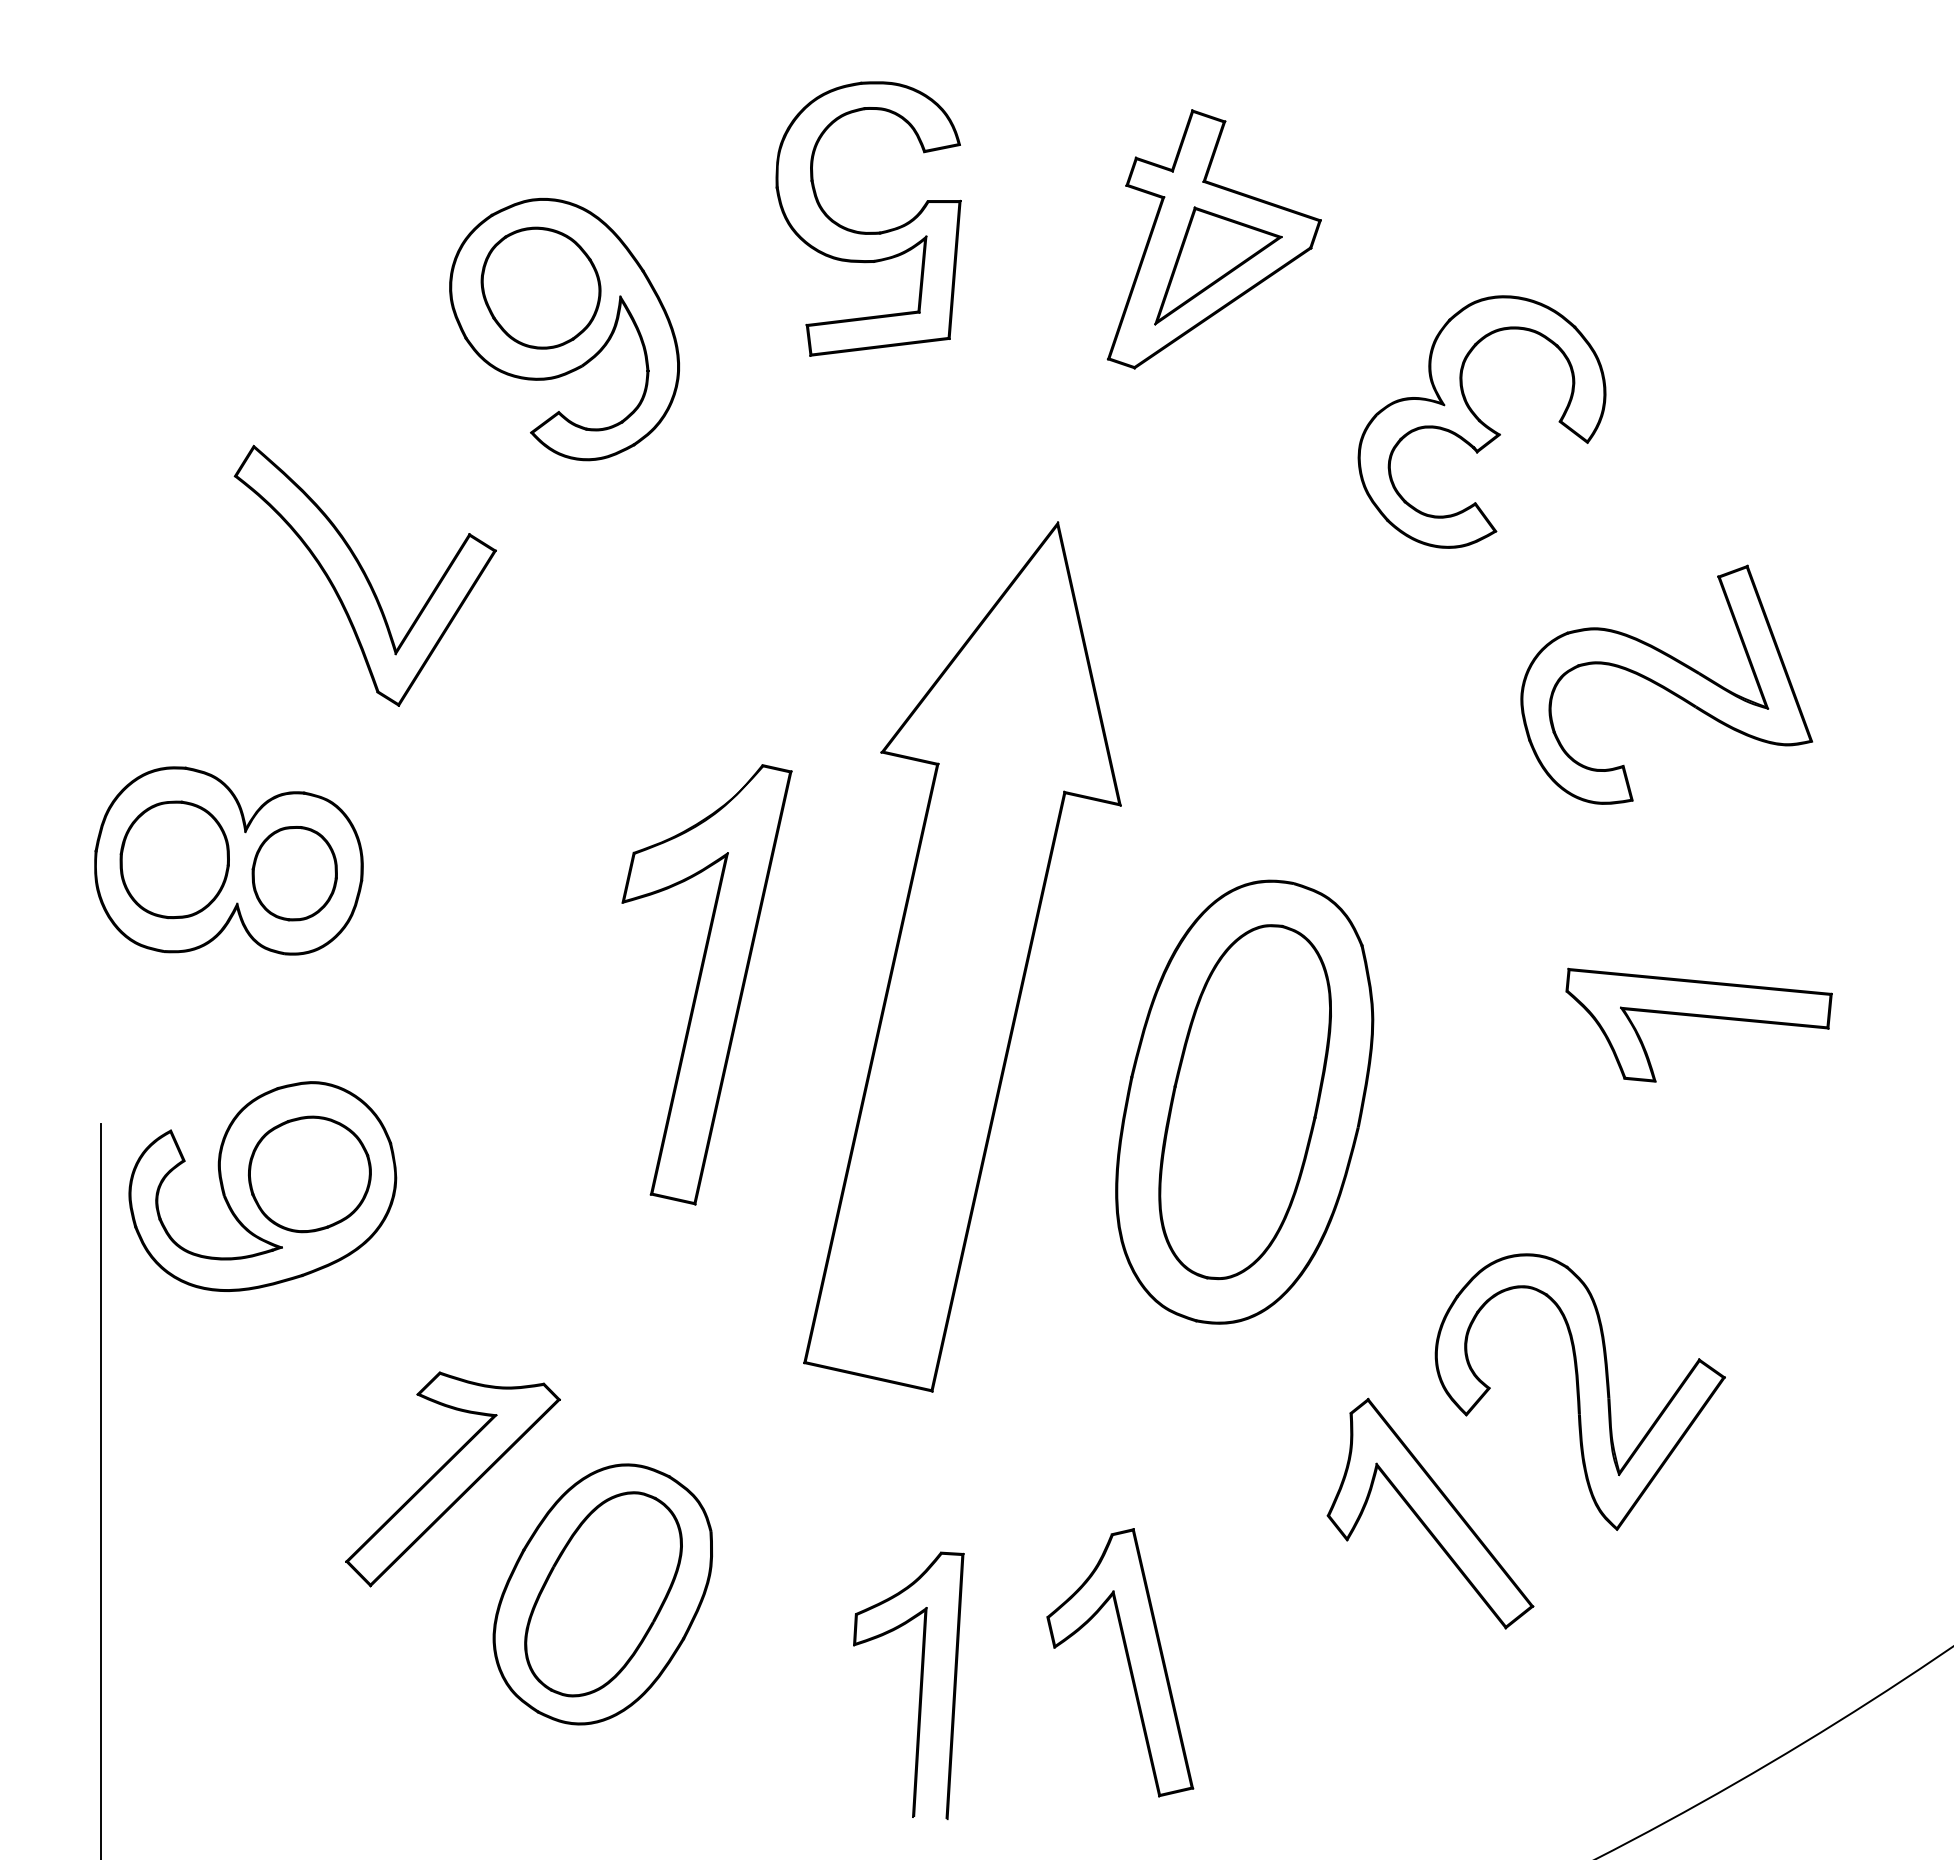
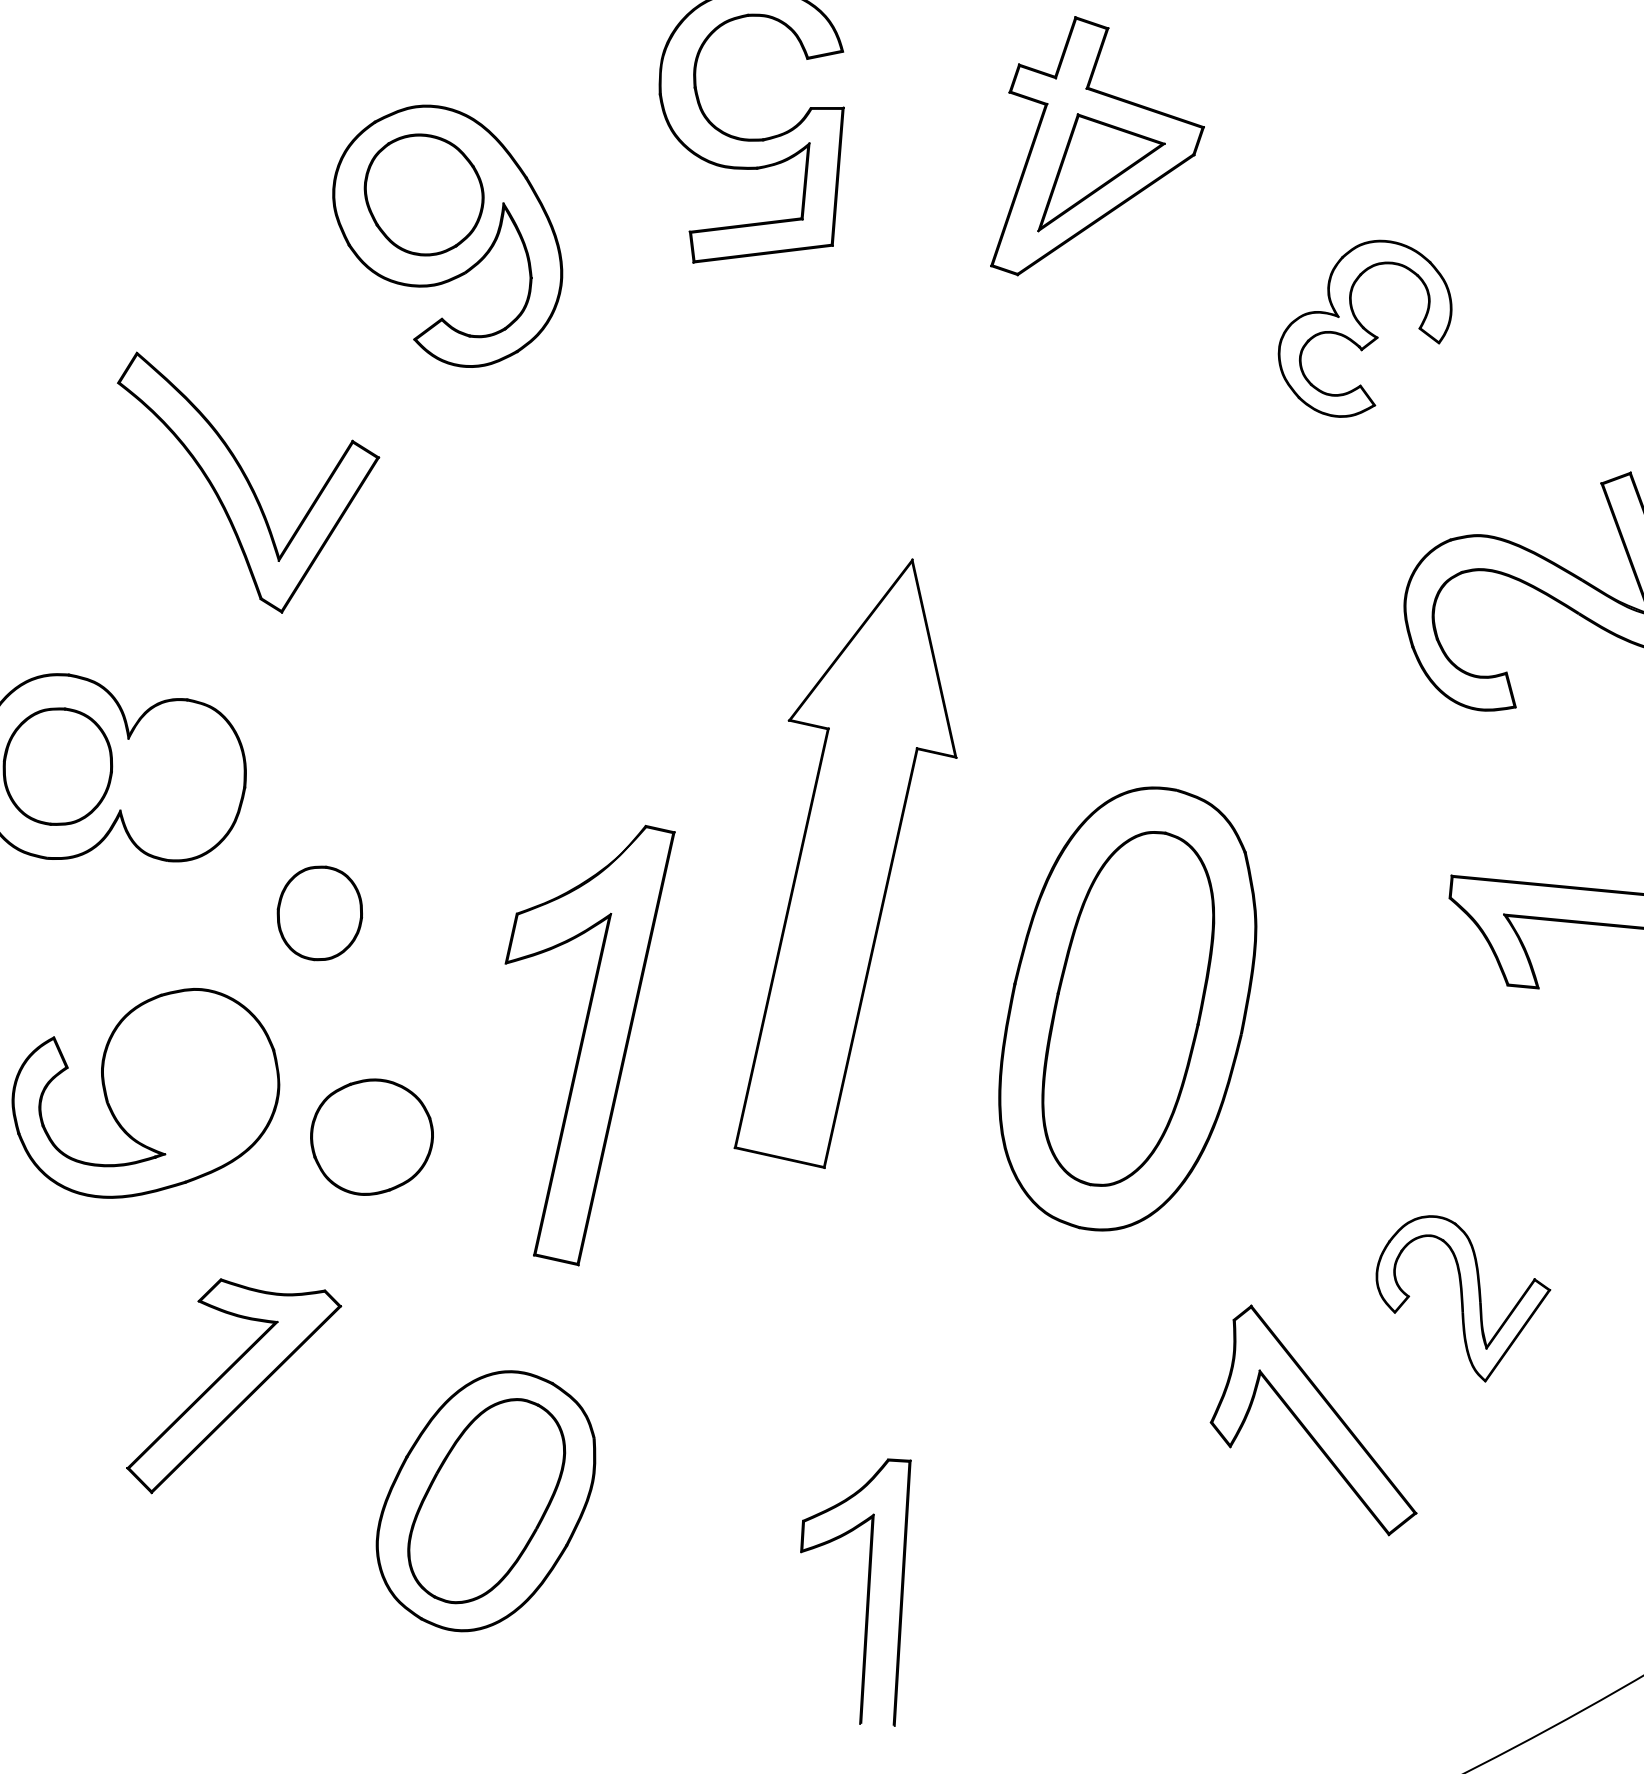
part: (1481, 421) -> (1364, 328), size x0.7
part: (294, 873) -> (319, 913), moved
part: (962, 956) -> (845, 863), size x0.7
part: (706, 984) -> (589, 1045), moved
part: (309, 1174) -> (371, 1137), moved
part: (1579, 1391) -> (1462, 1298), size x0.6
part: (452, 1479) -> (233, 1386), moved
part: (1127, 1662) -> (1010, 1569), removed
part: (919, 1686) -> (866, 1593), moved

